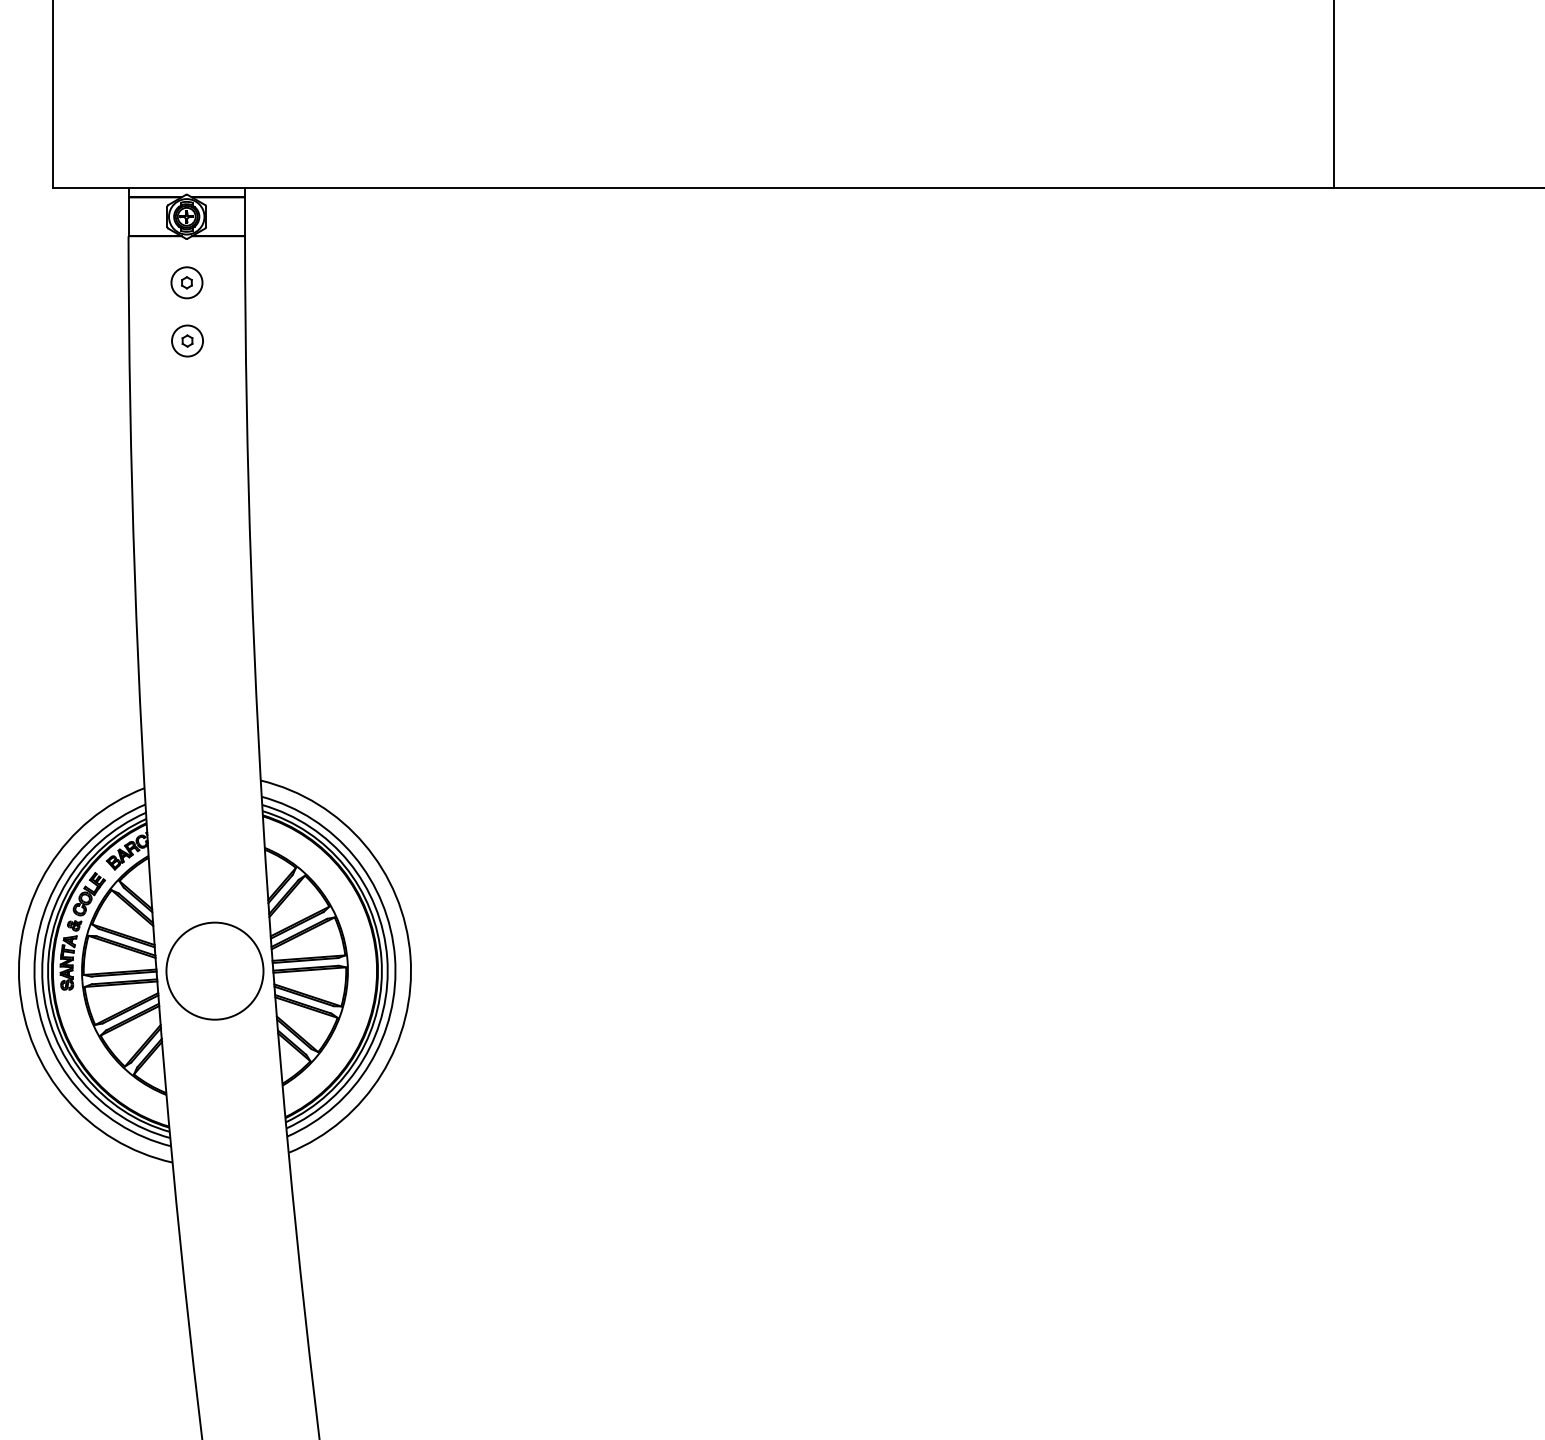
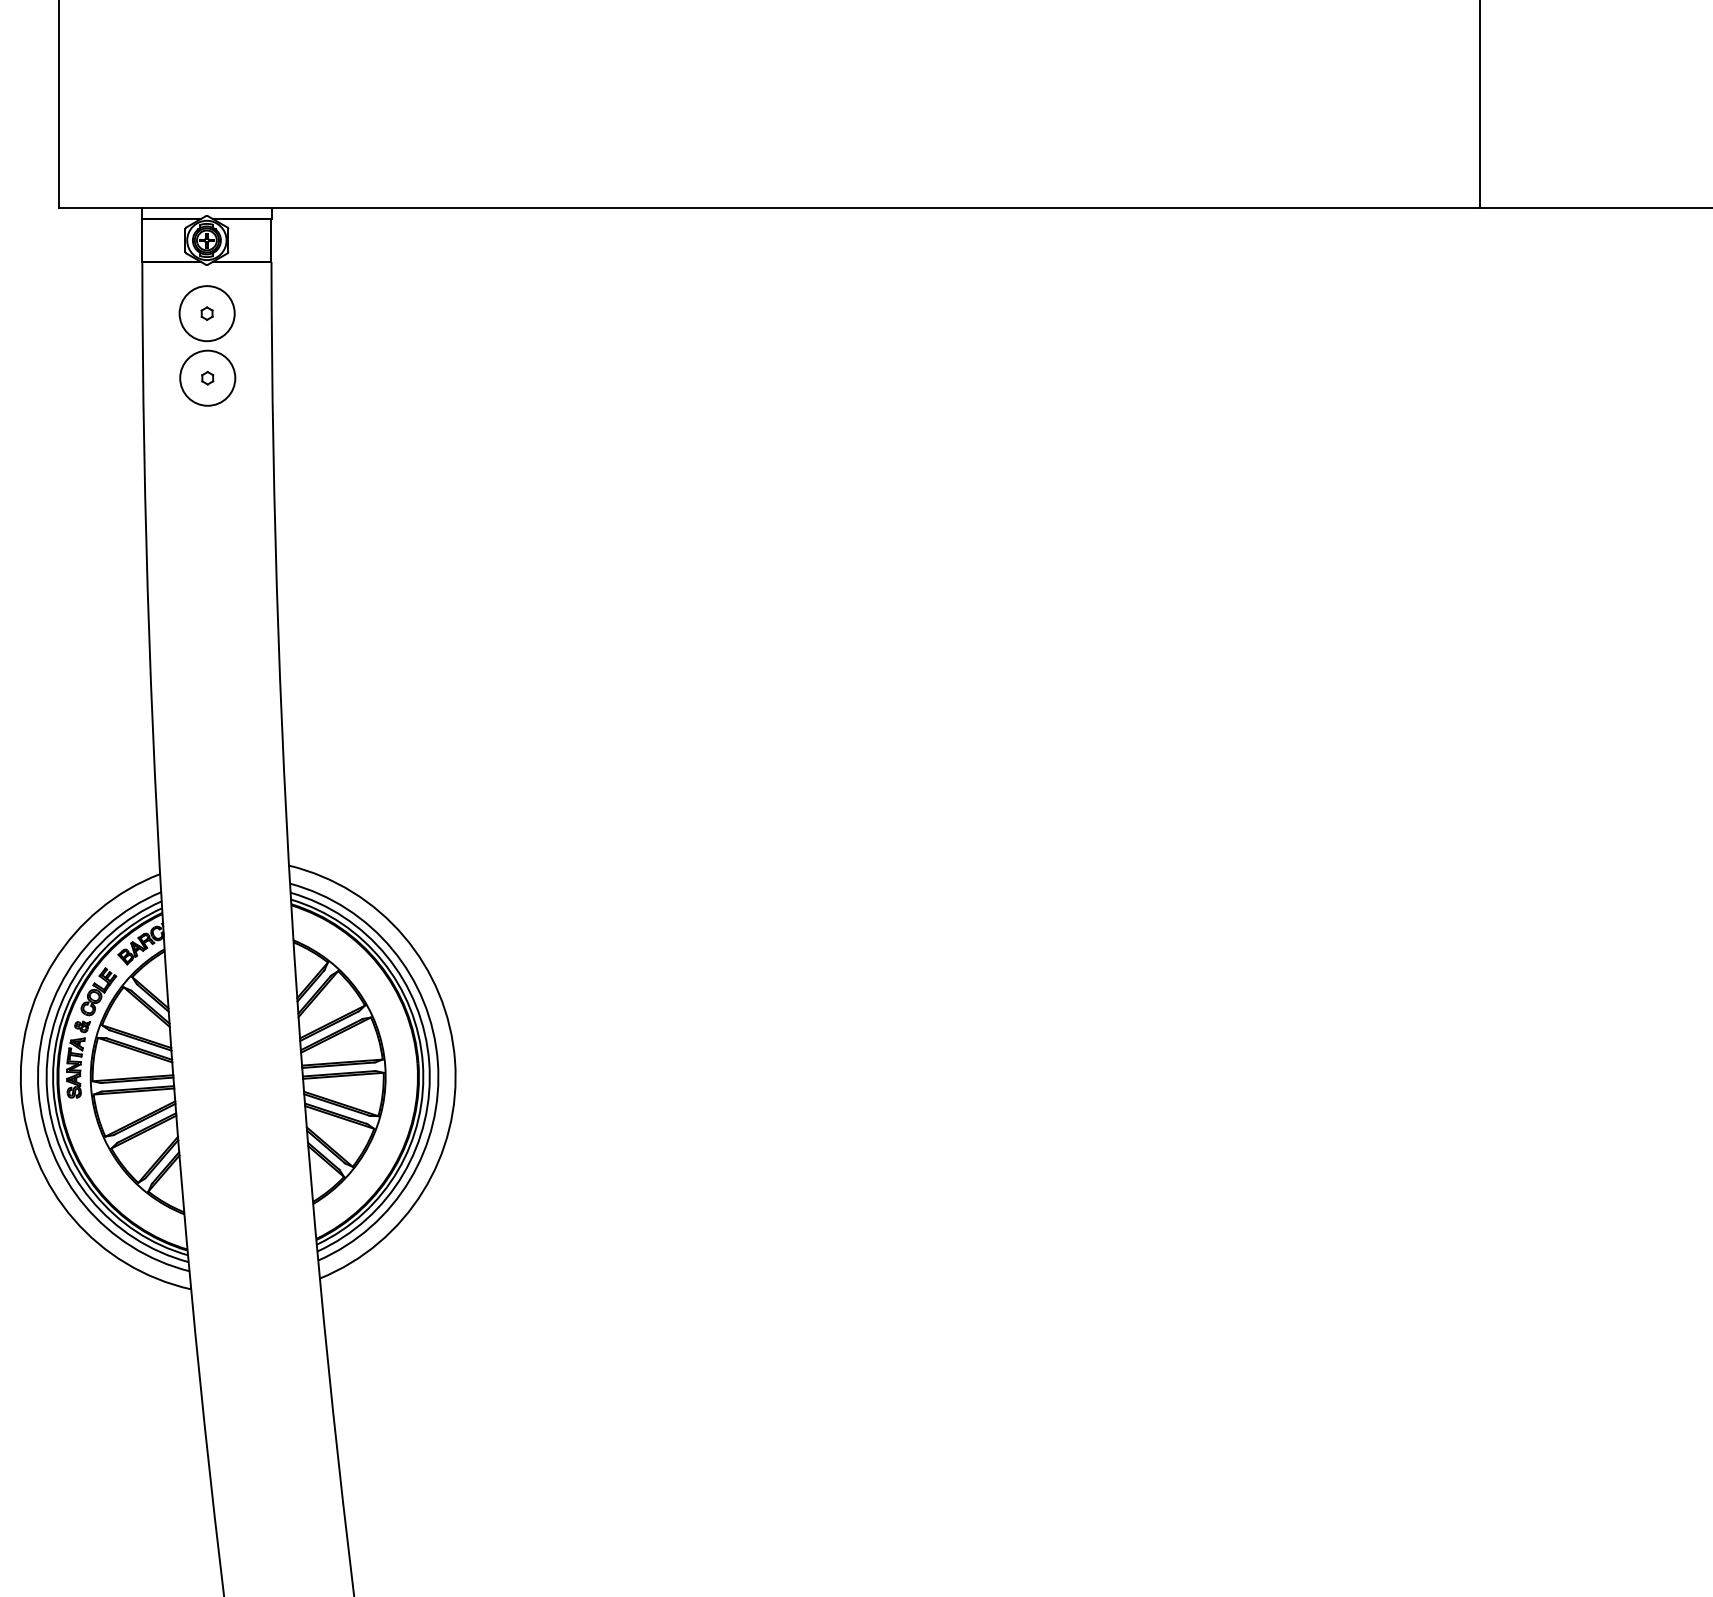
circle: (186, 282) -> (206, 313), size x1.6
circle: (187, 341) -> (207, 378), size x1.6
circle: (214, 970) -> (237, 1076), removed

